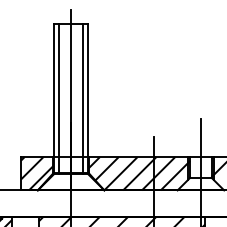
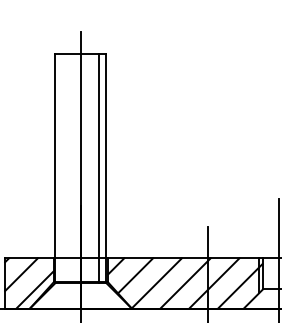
line: (59, 98) -> (63, 167), removed

